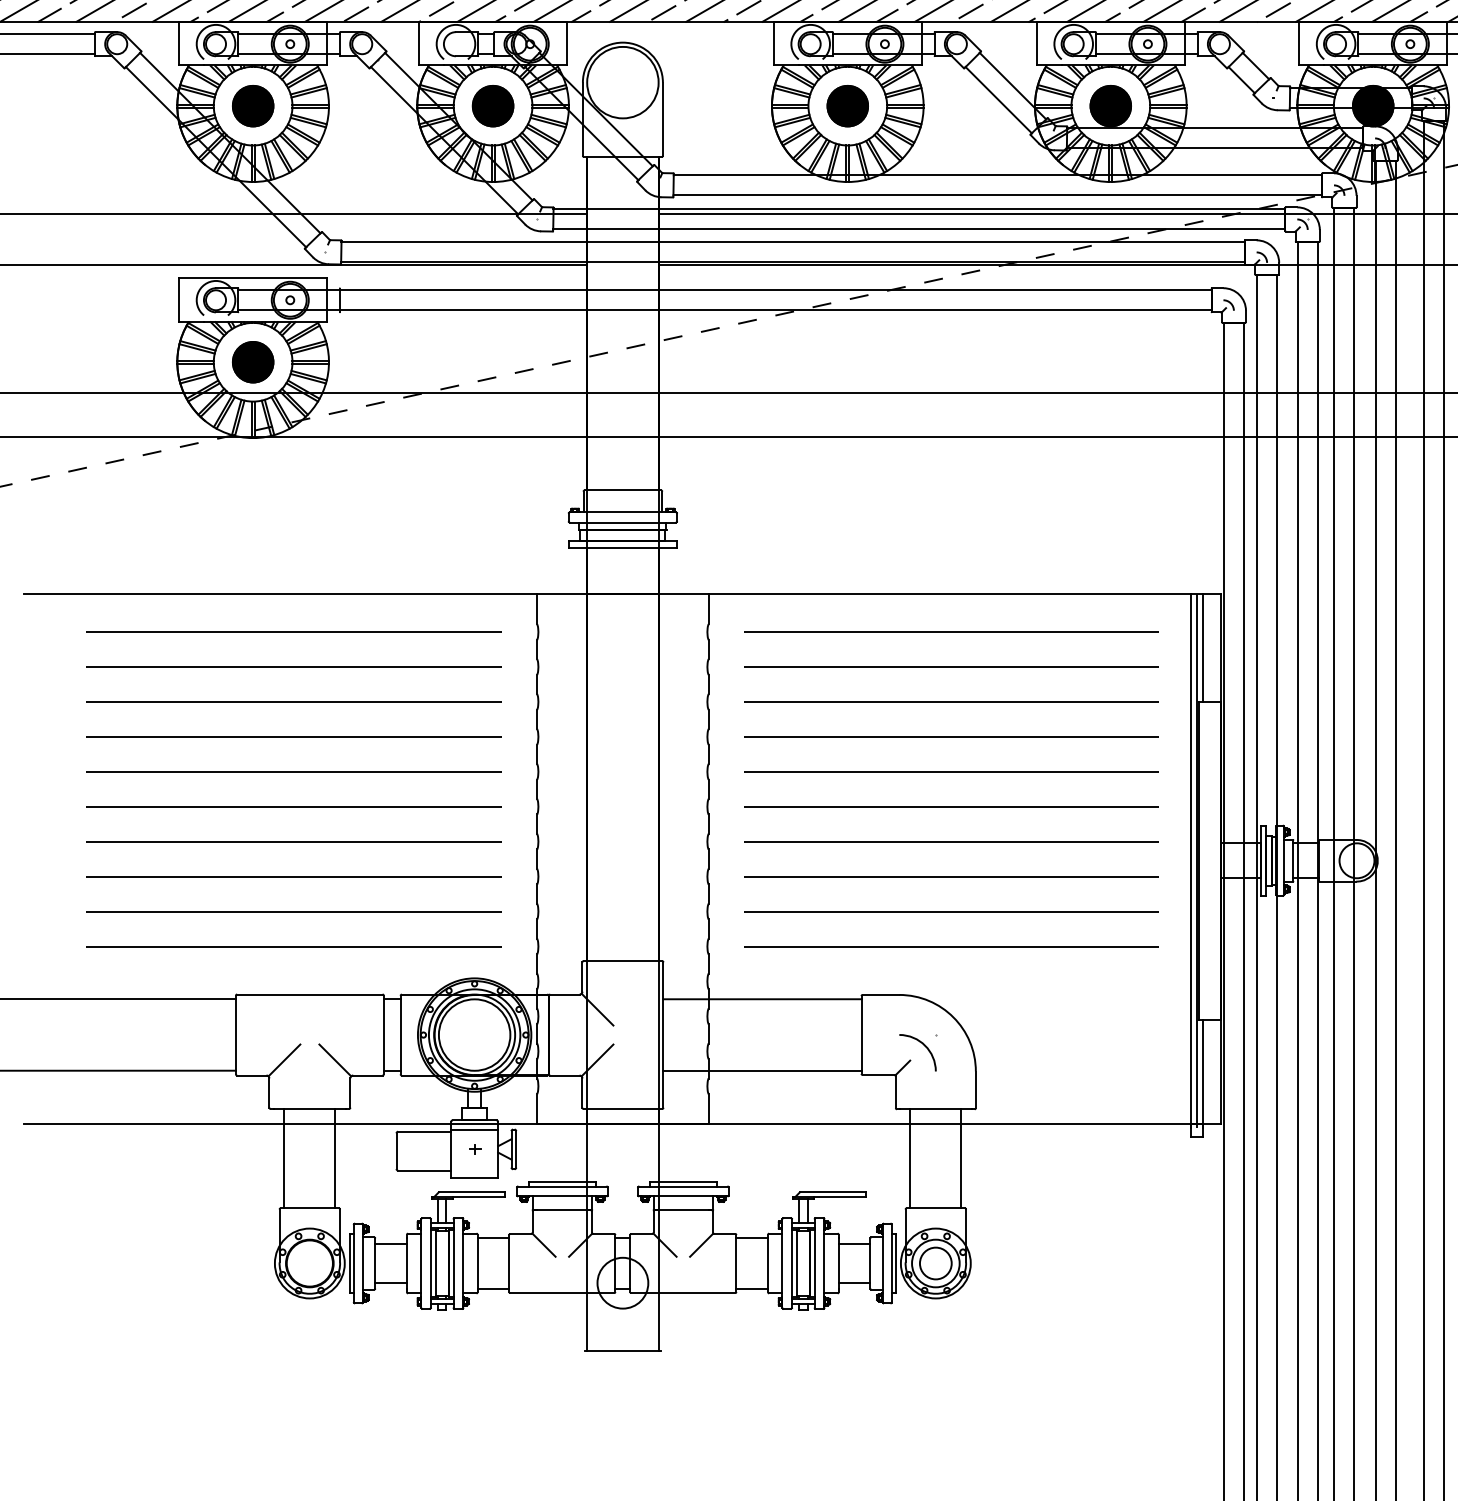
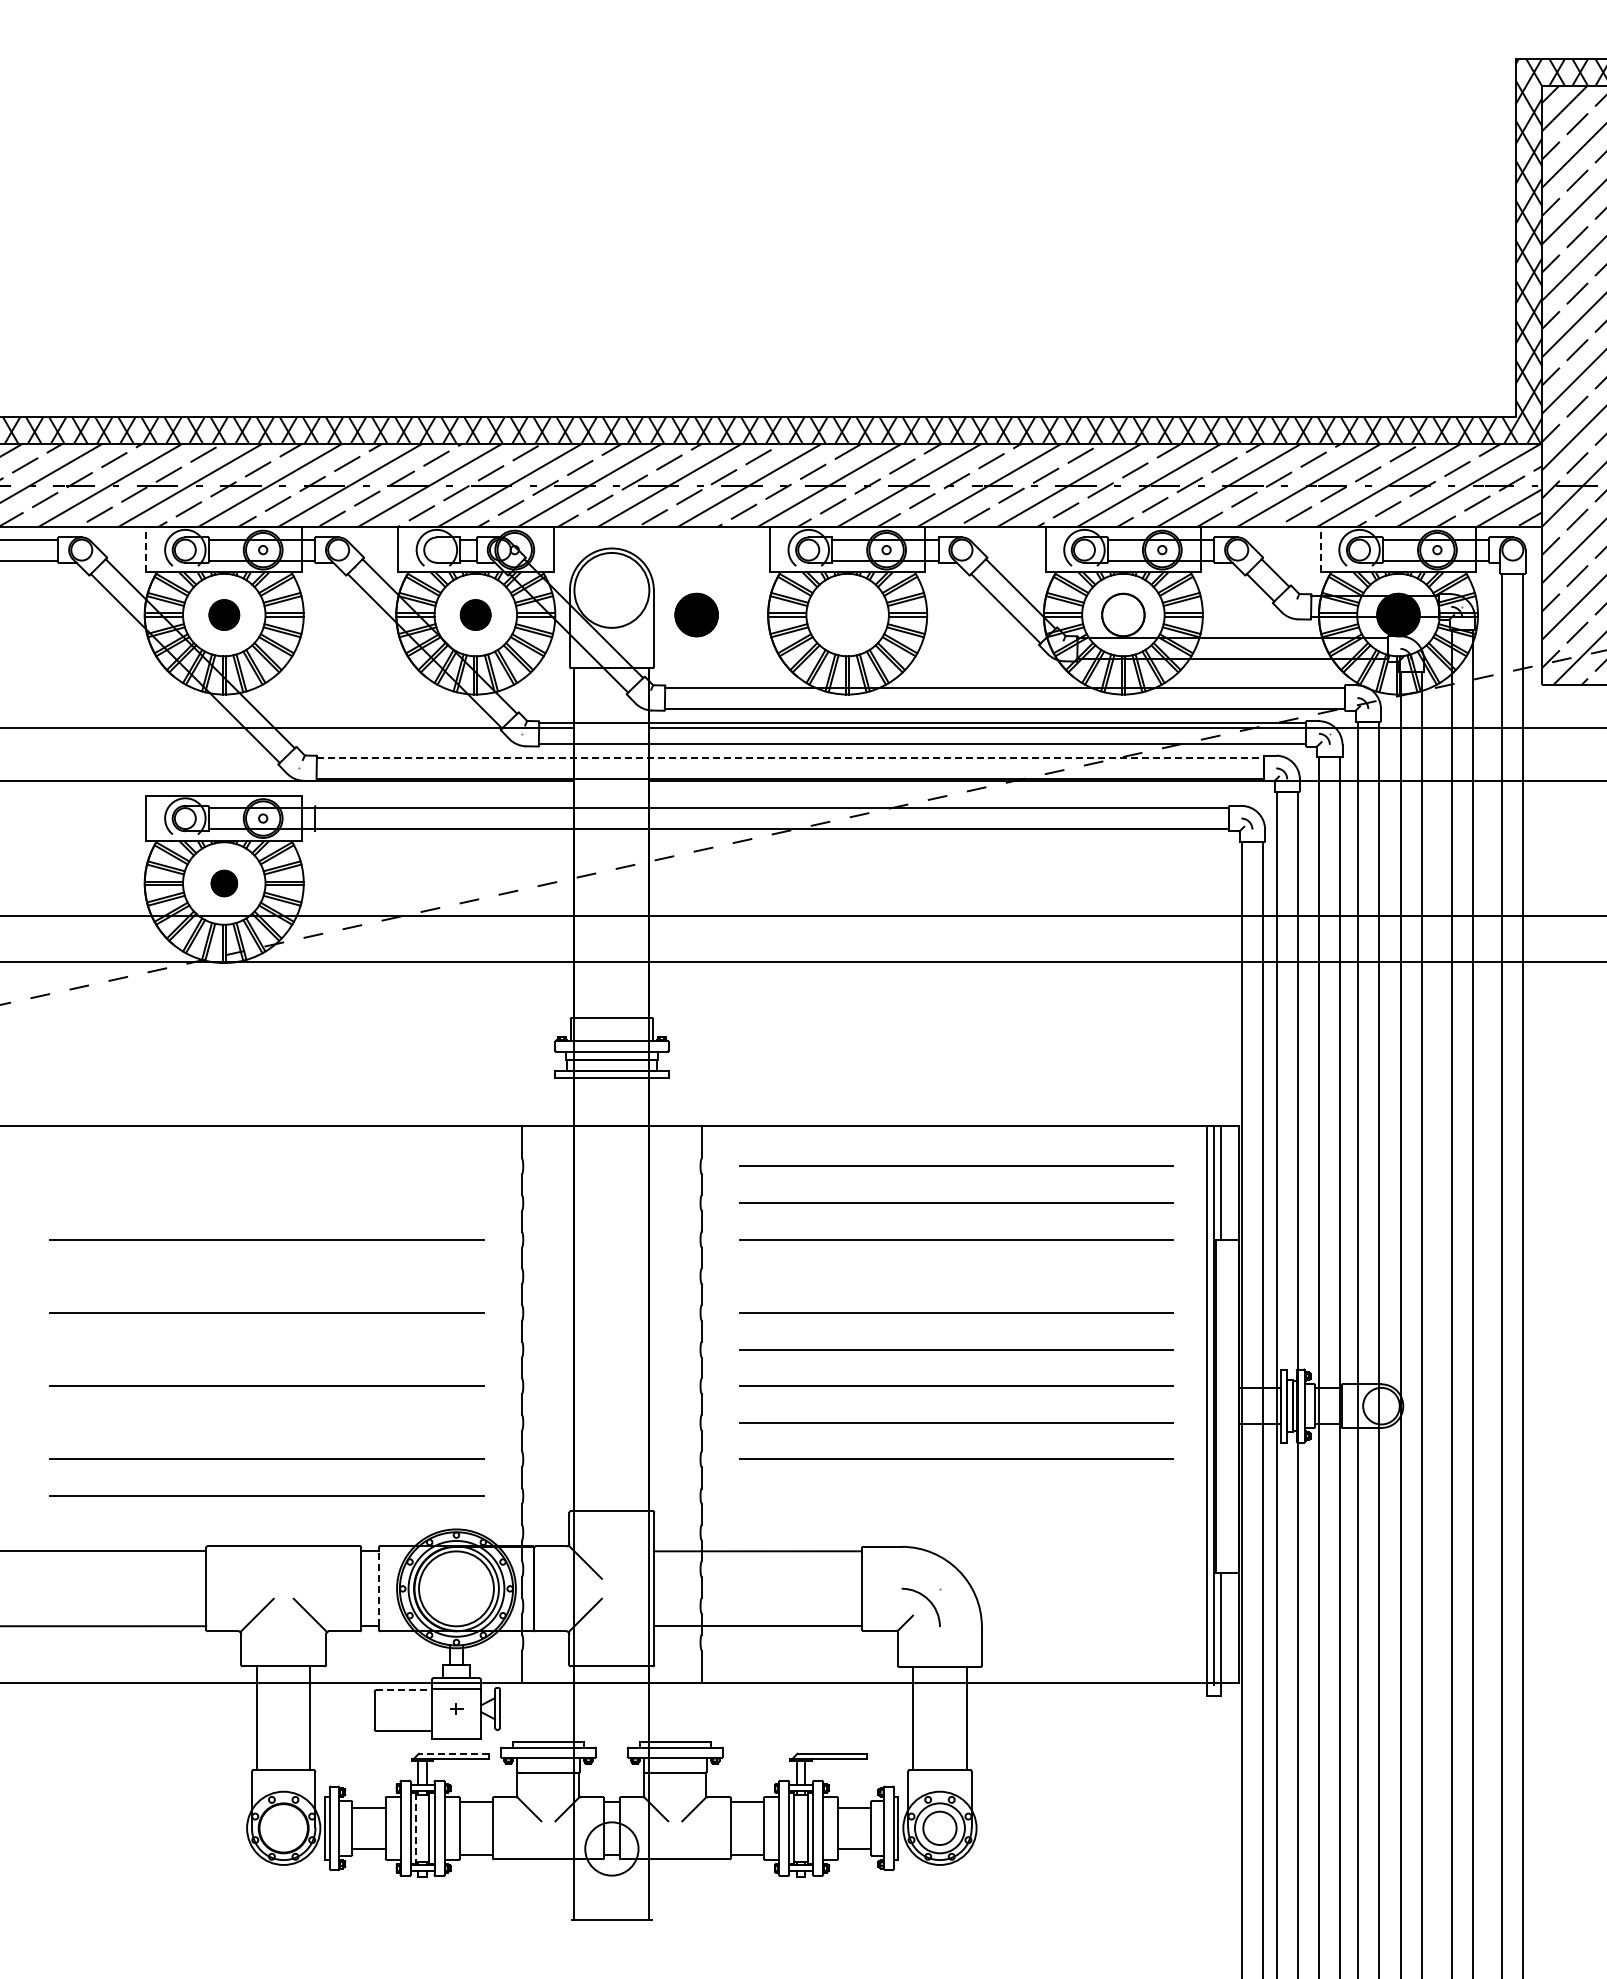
line: (178, 43) -> (146, 549), solid -> dashed
line: (1298, 43) -> (1320, 549), solid -> dashed
part: (253, 105) -> (224, 614), size x0.7
part: (492, 105) -> (475, 614), size x0.7
part: (847, 105) -> (696, 614), moved
fill: (1110, 105) -> (1123, 614), removed
line: (793, 242) -> (790, 757), solid -> dashed
part: (253, 362) -> (224, 883), size x0.6
line: (293, 632) -> (266, 1166), removed
line: (293, 667) -> (266, 1203), removed
line: (293, 736) -> (266, 1275), removed
line: (951, 737) -> (956, 1276), removed
line: (293, 806) -> (266, 1349), removed
line: (293, 876) -> (266, 1422), removed
line: (951, 946) -> (956, 1496), removed
line: (400, 1034) -> (378, 1588), solid -> dashed
line: (425, 1132) -> (404, 1690), solid -> dashed
line: (471, 1192) -> (453, 1753), solid -> dashed
line: (435, 1262) -> (415, 1827), solid -> dashed

